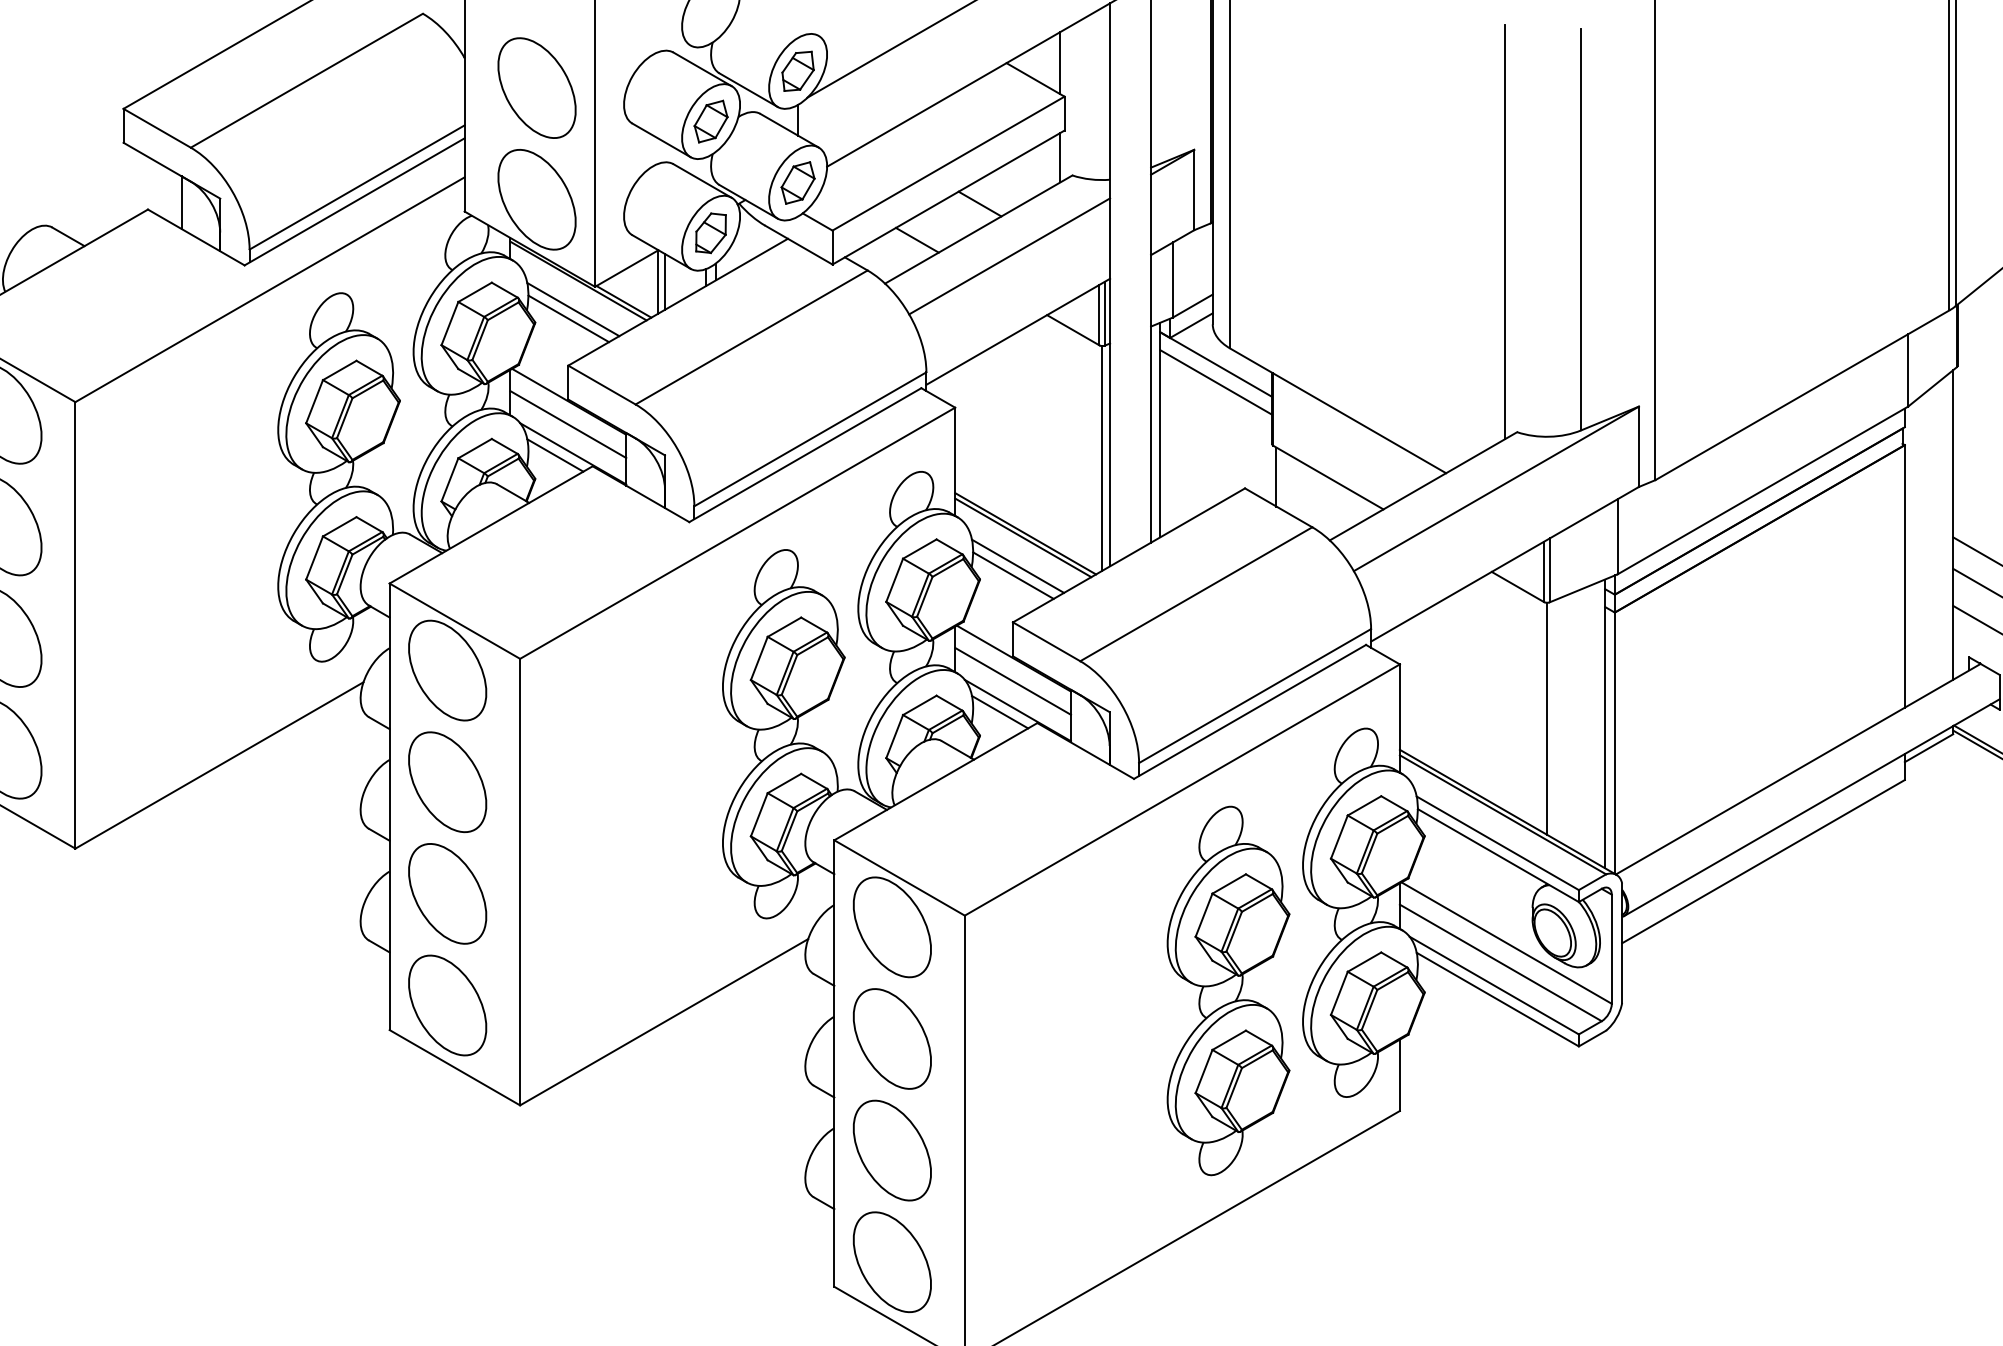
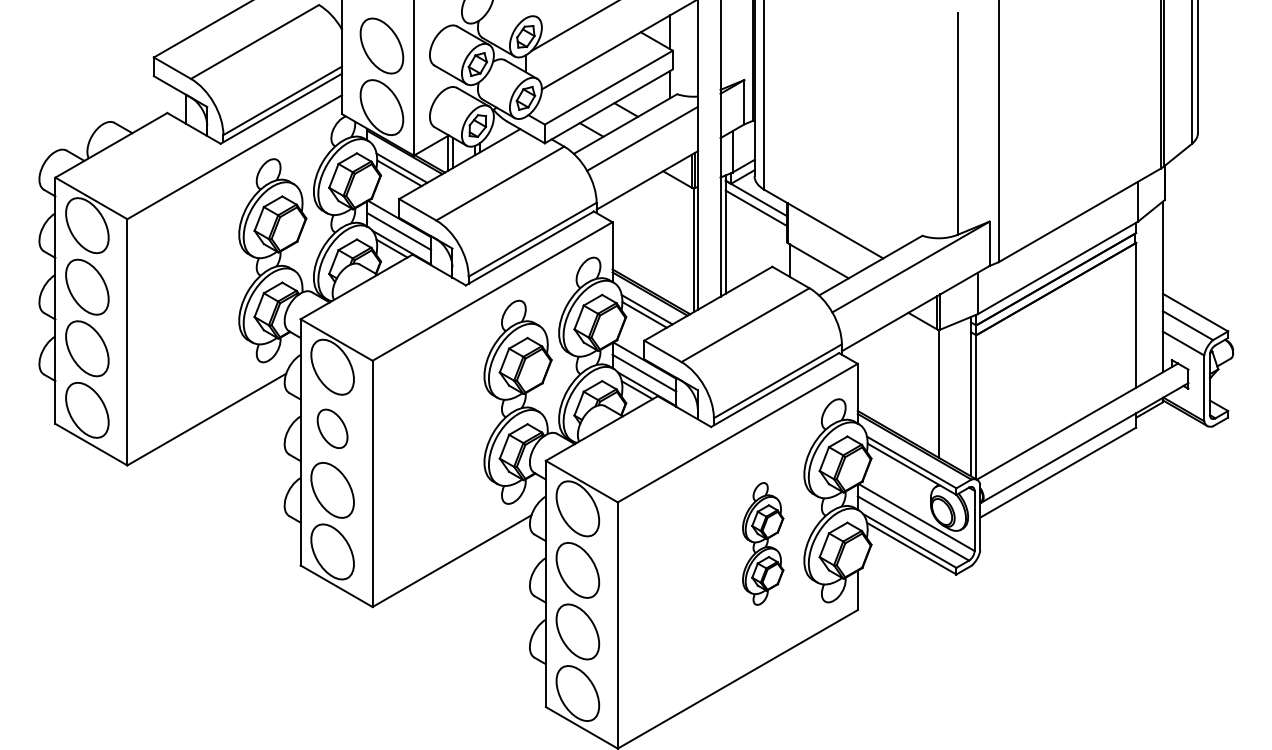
line: (1504, 232) -> (915, 125), removed
part: (447, 781) -> (332, 428), size x0.7
part: (1227, 990) -> (762, 543), size x0.6

